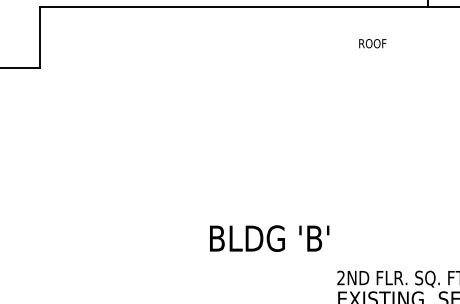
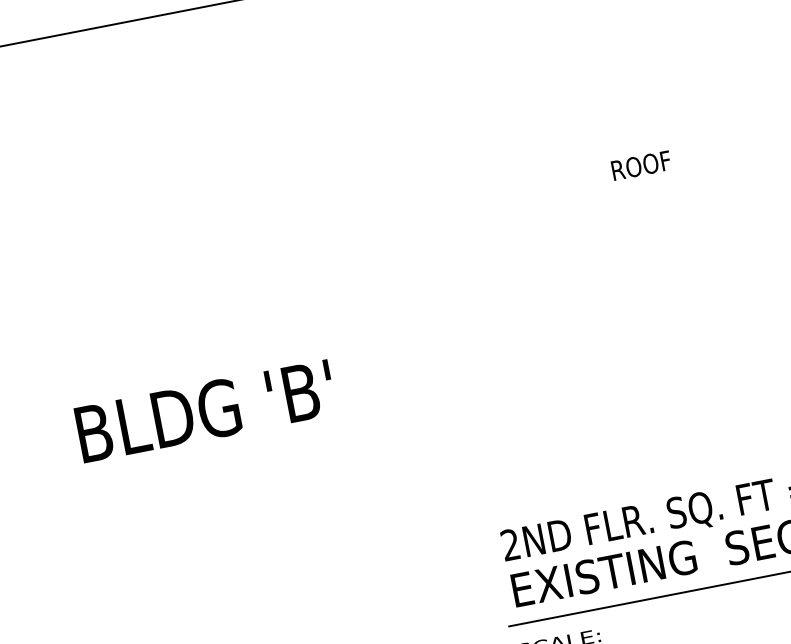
text: (372, 43) -> (640, 165), moved
text: (269, 238) -> (205, 411), moved

